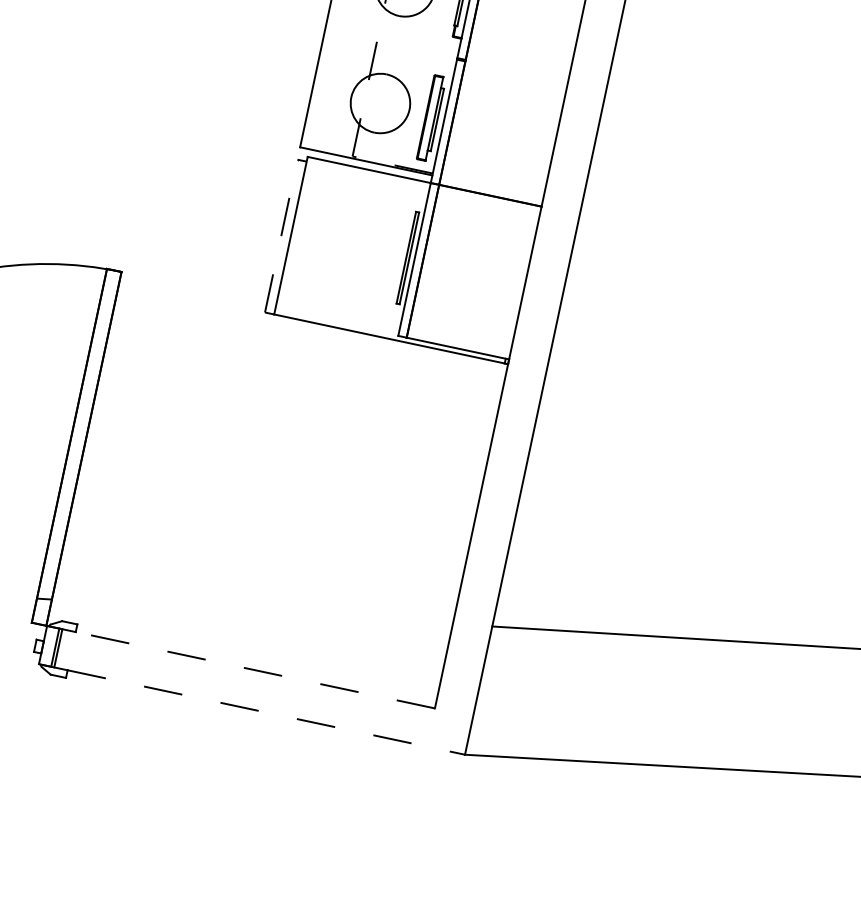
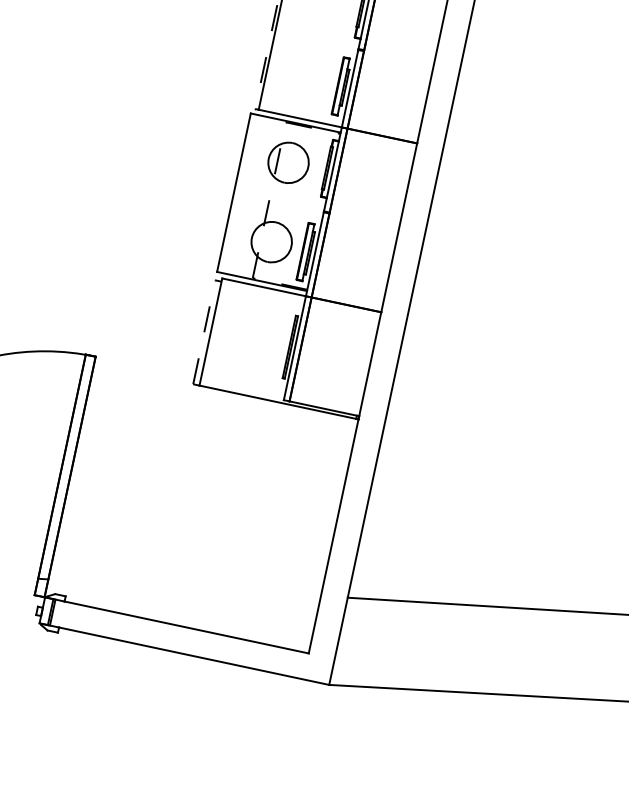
line: (255, 670) -> (186, 627), dashed -> solid
line: (266, 712) -> (194, 656), dashed -> solid

